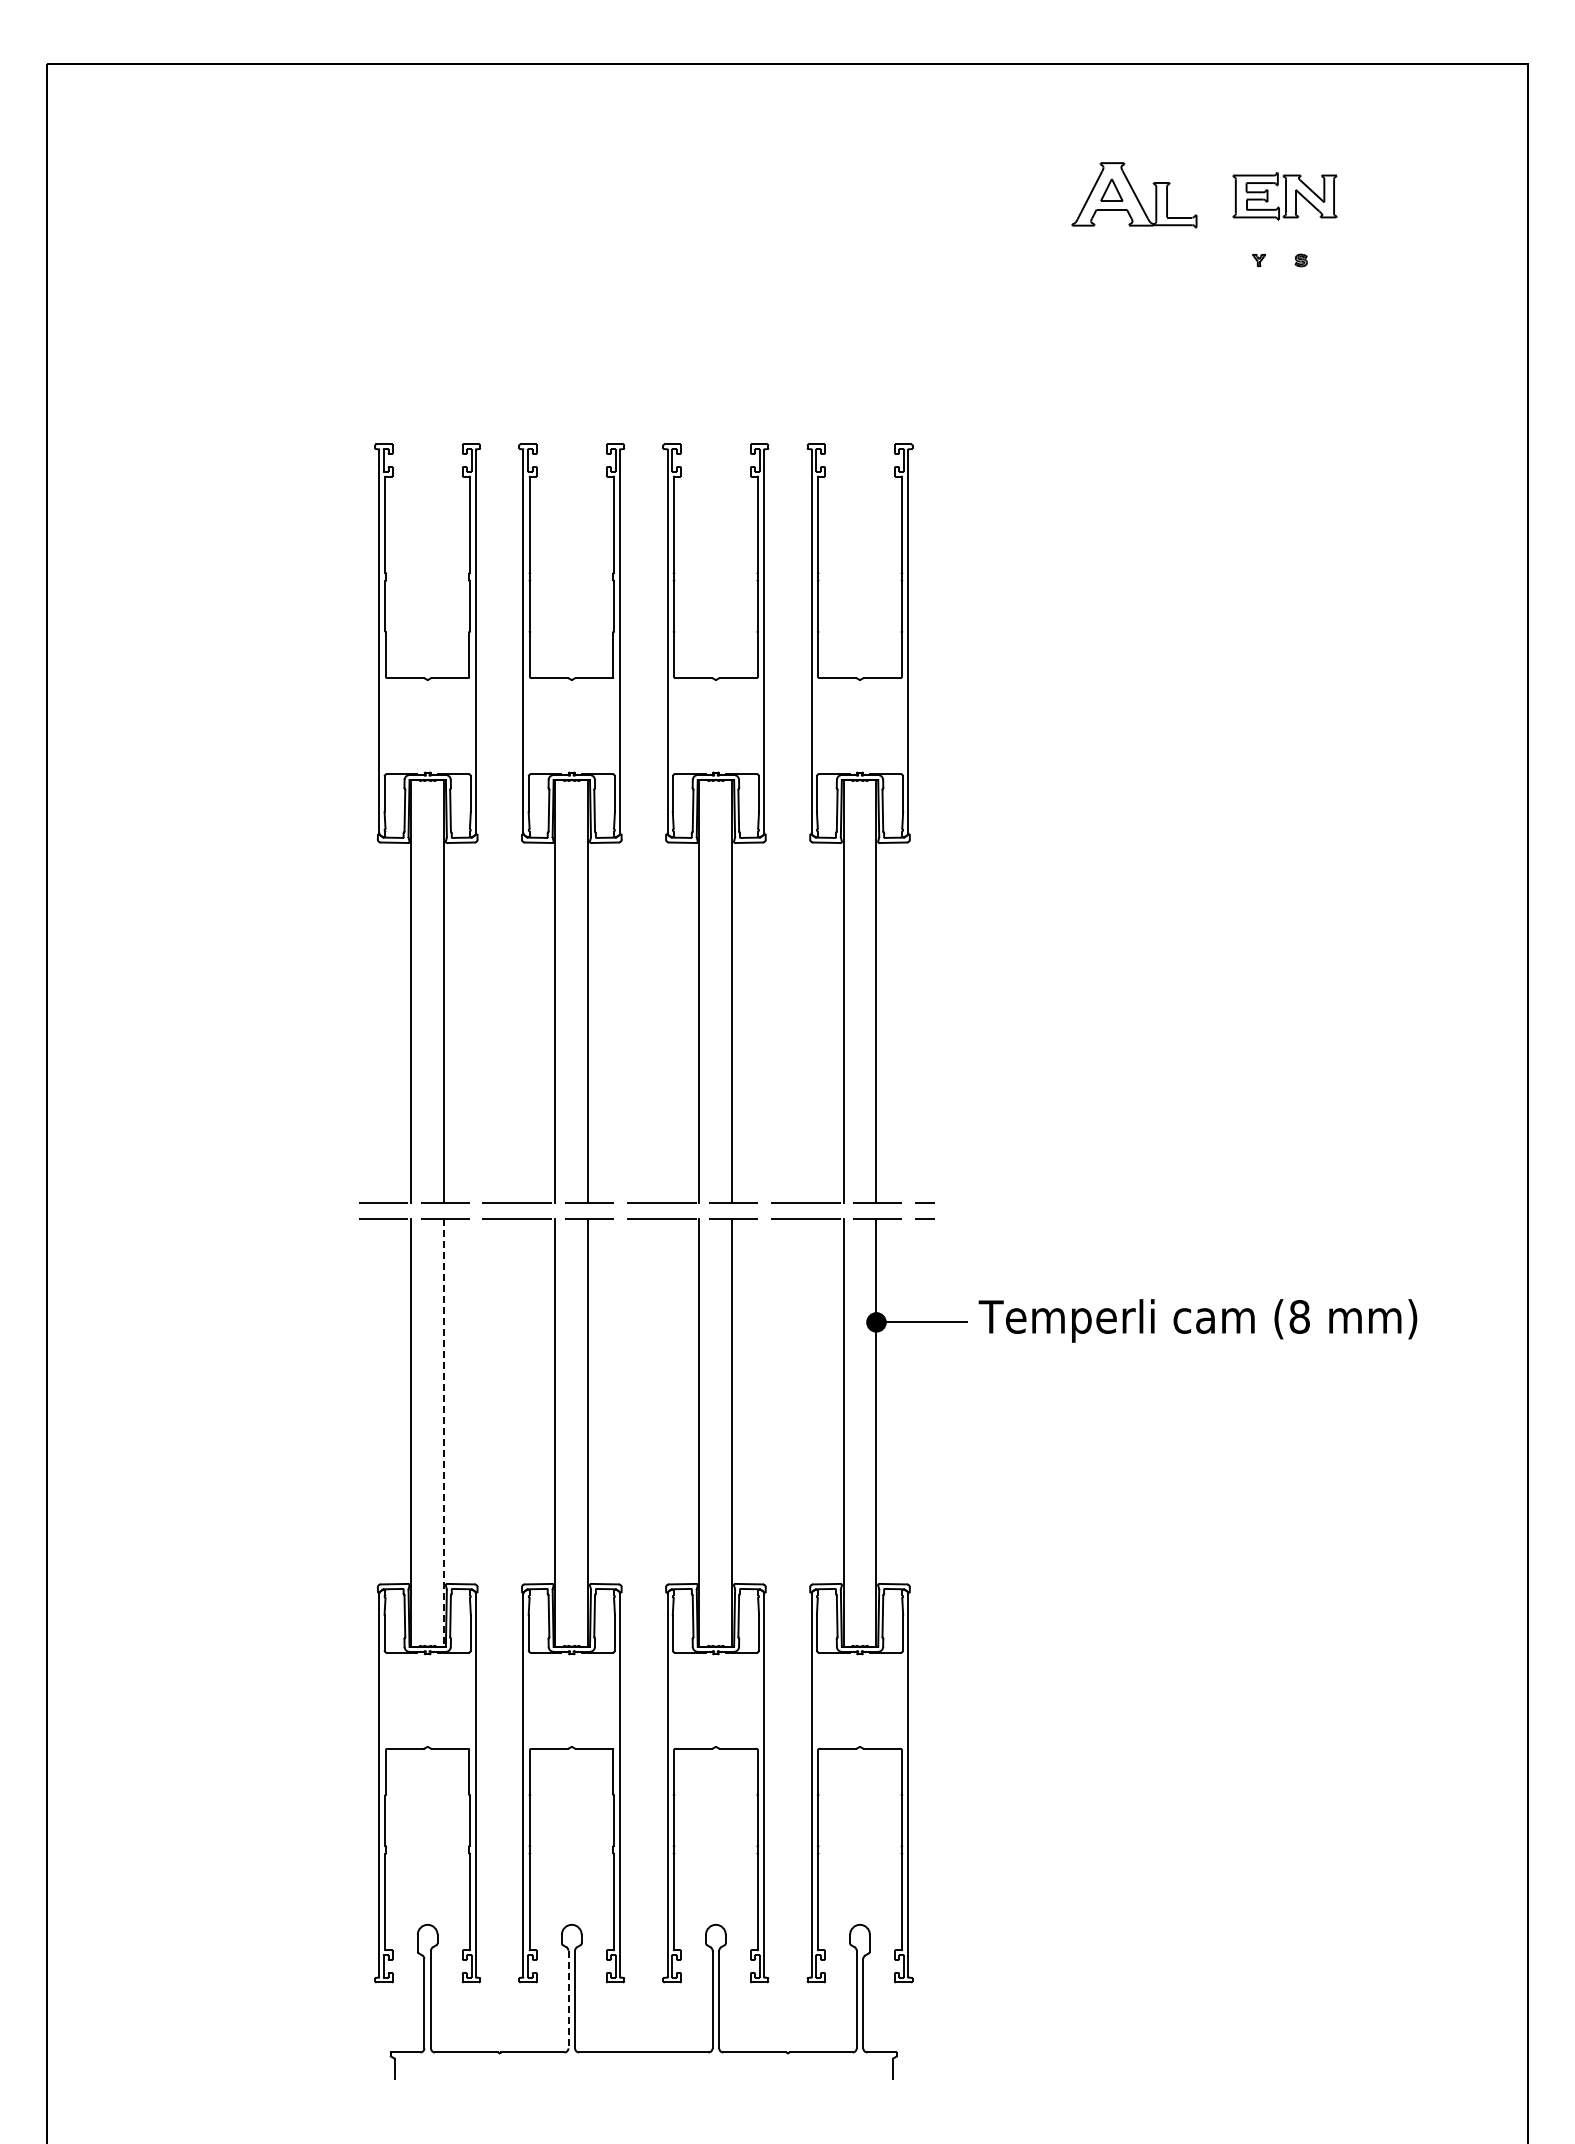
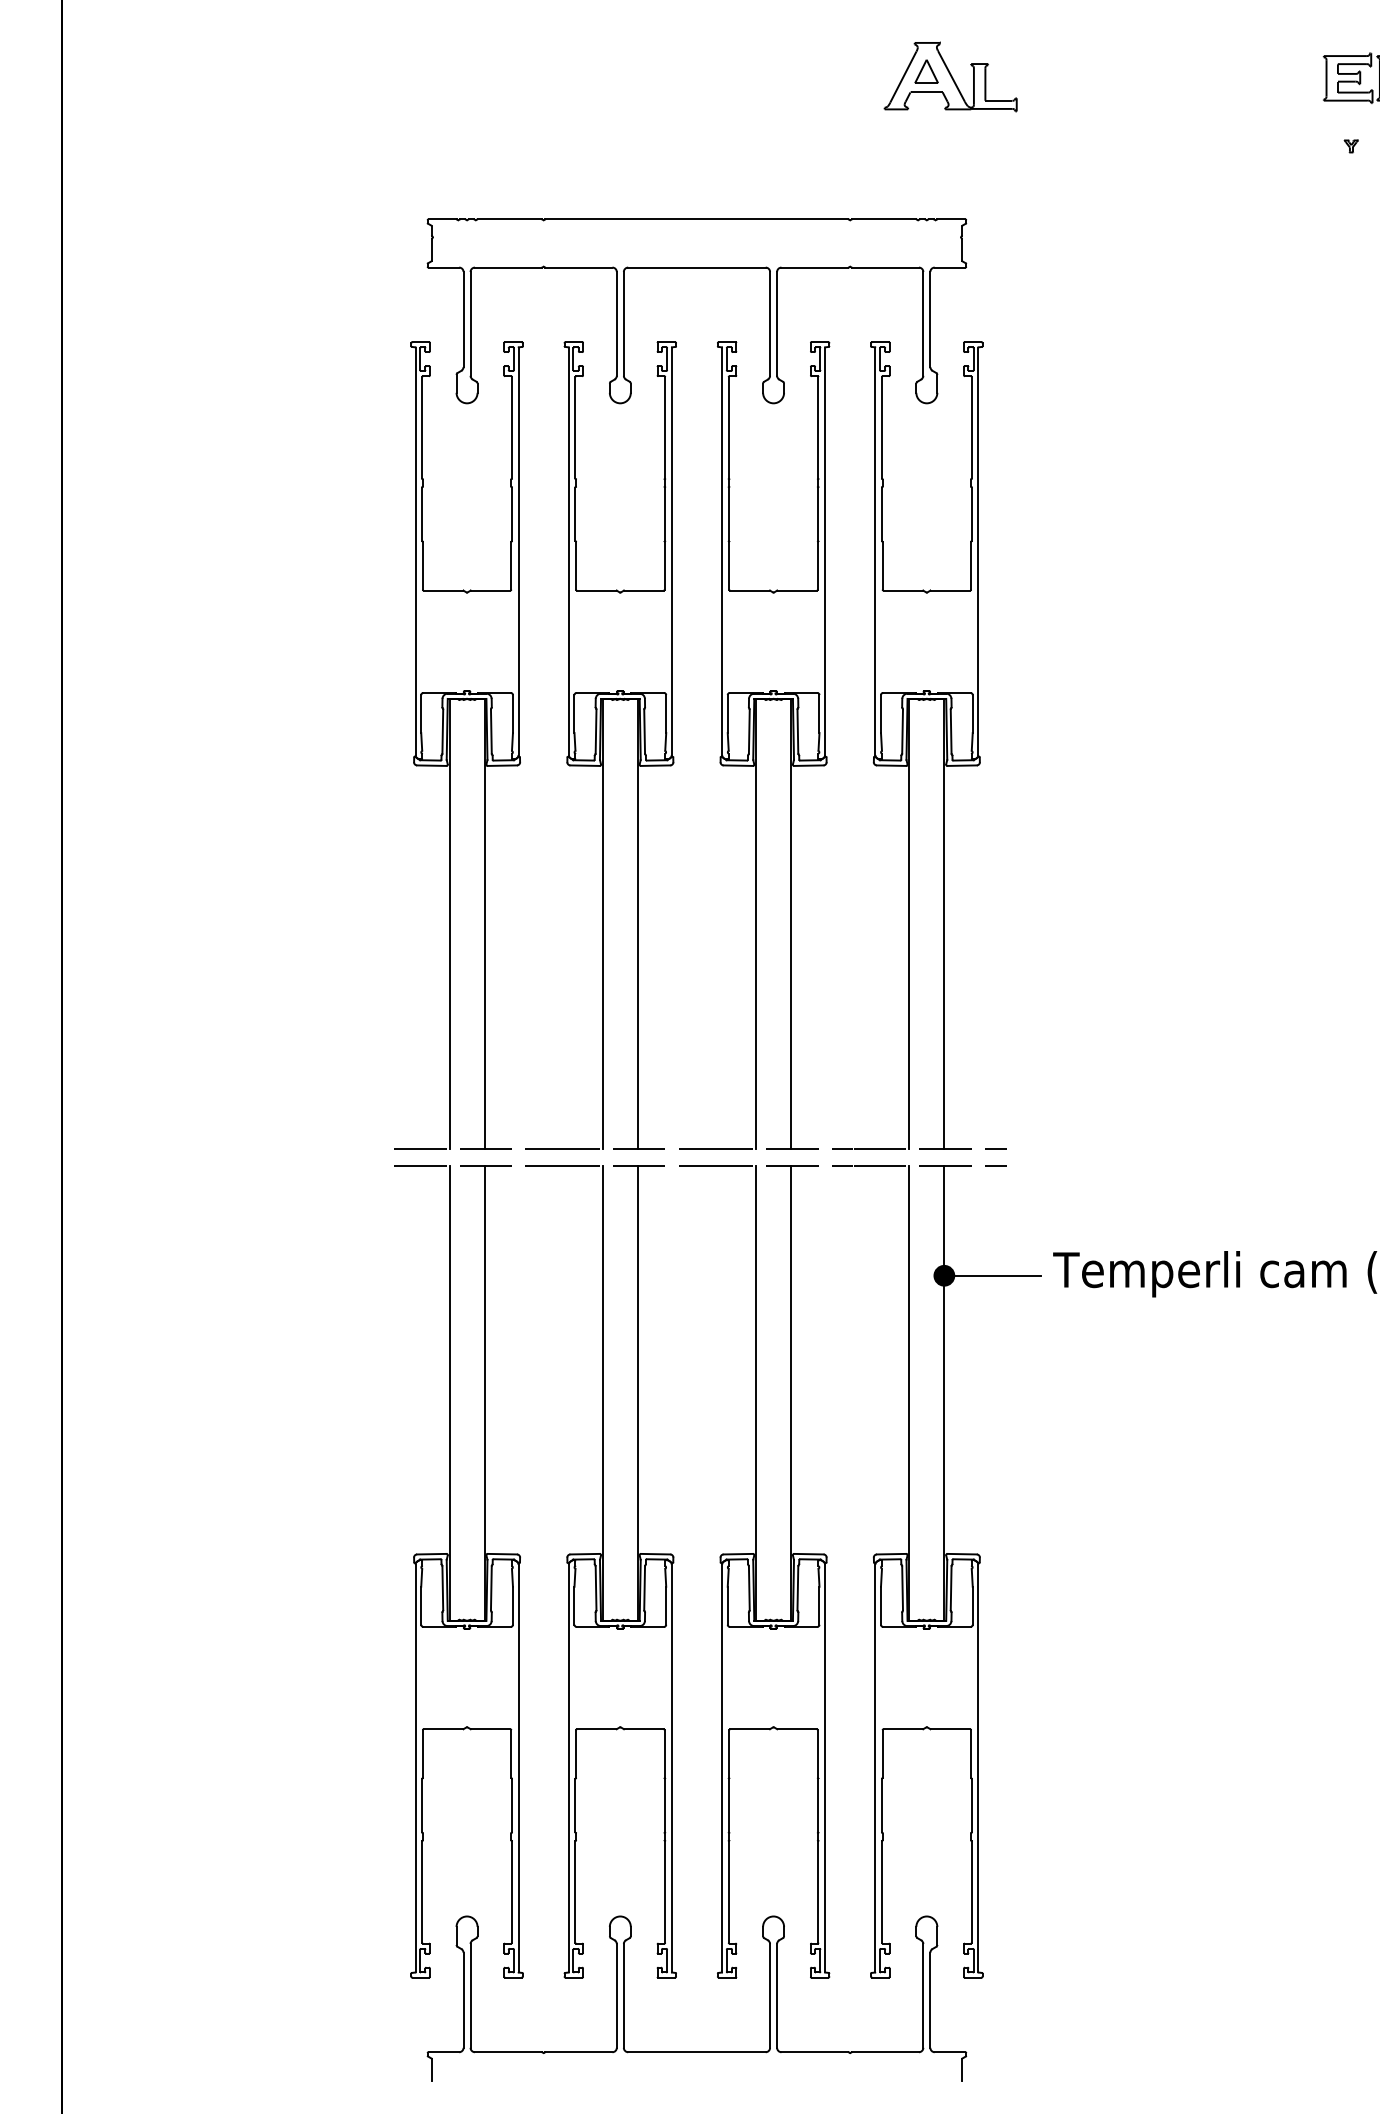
part: (1134, 195) -> (950, 77), moved
part: (643, 374) -> (696, 267), added
line: (444, 1433) -> (484, 1393), dashed -> solid
line: (568, 1999) -> (616, 1995), dashed -> solid

